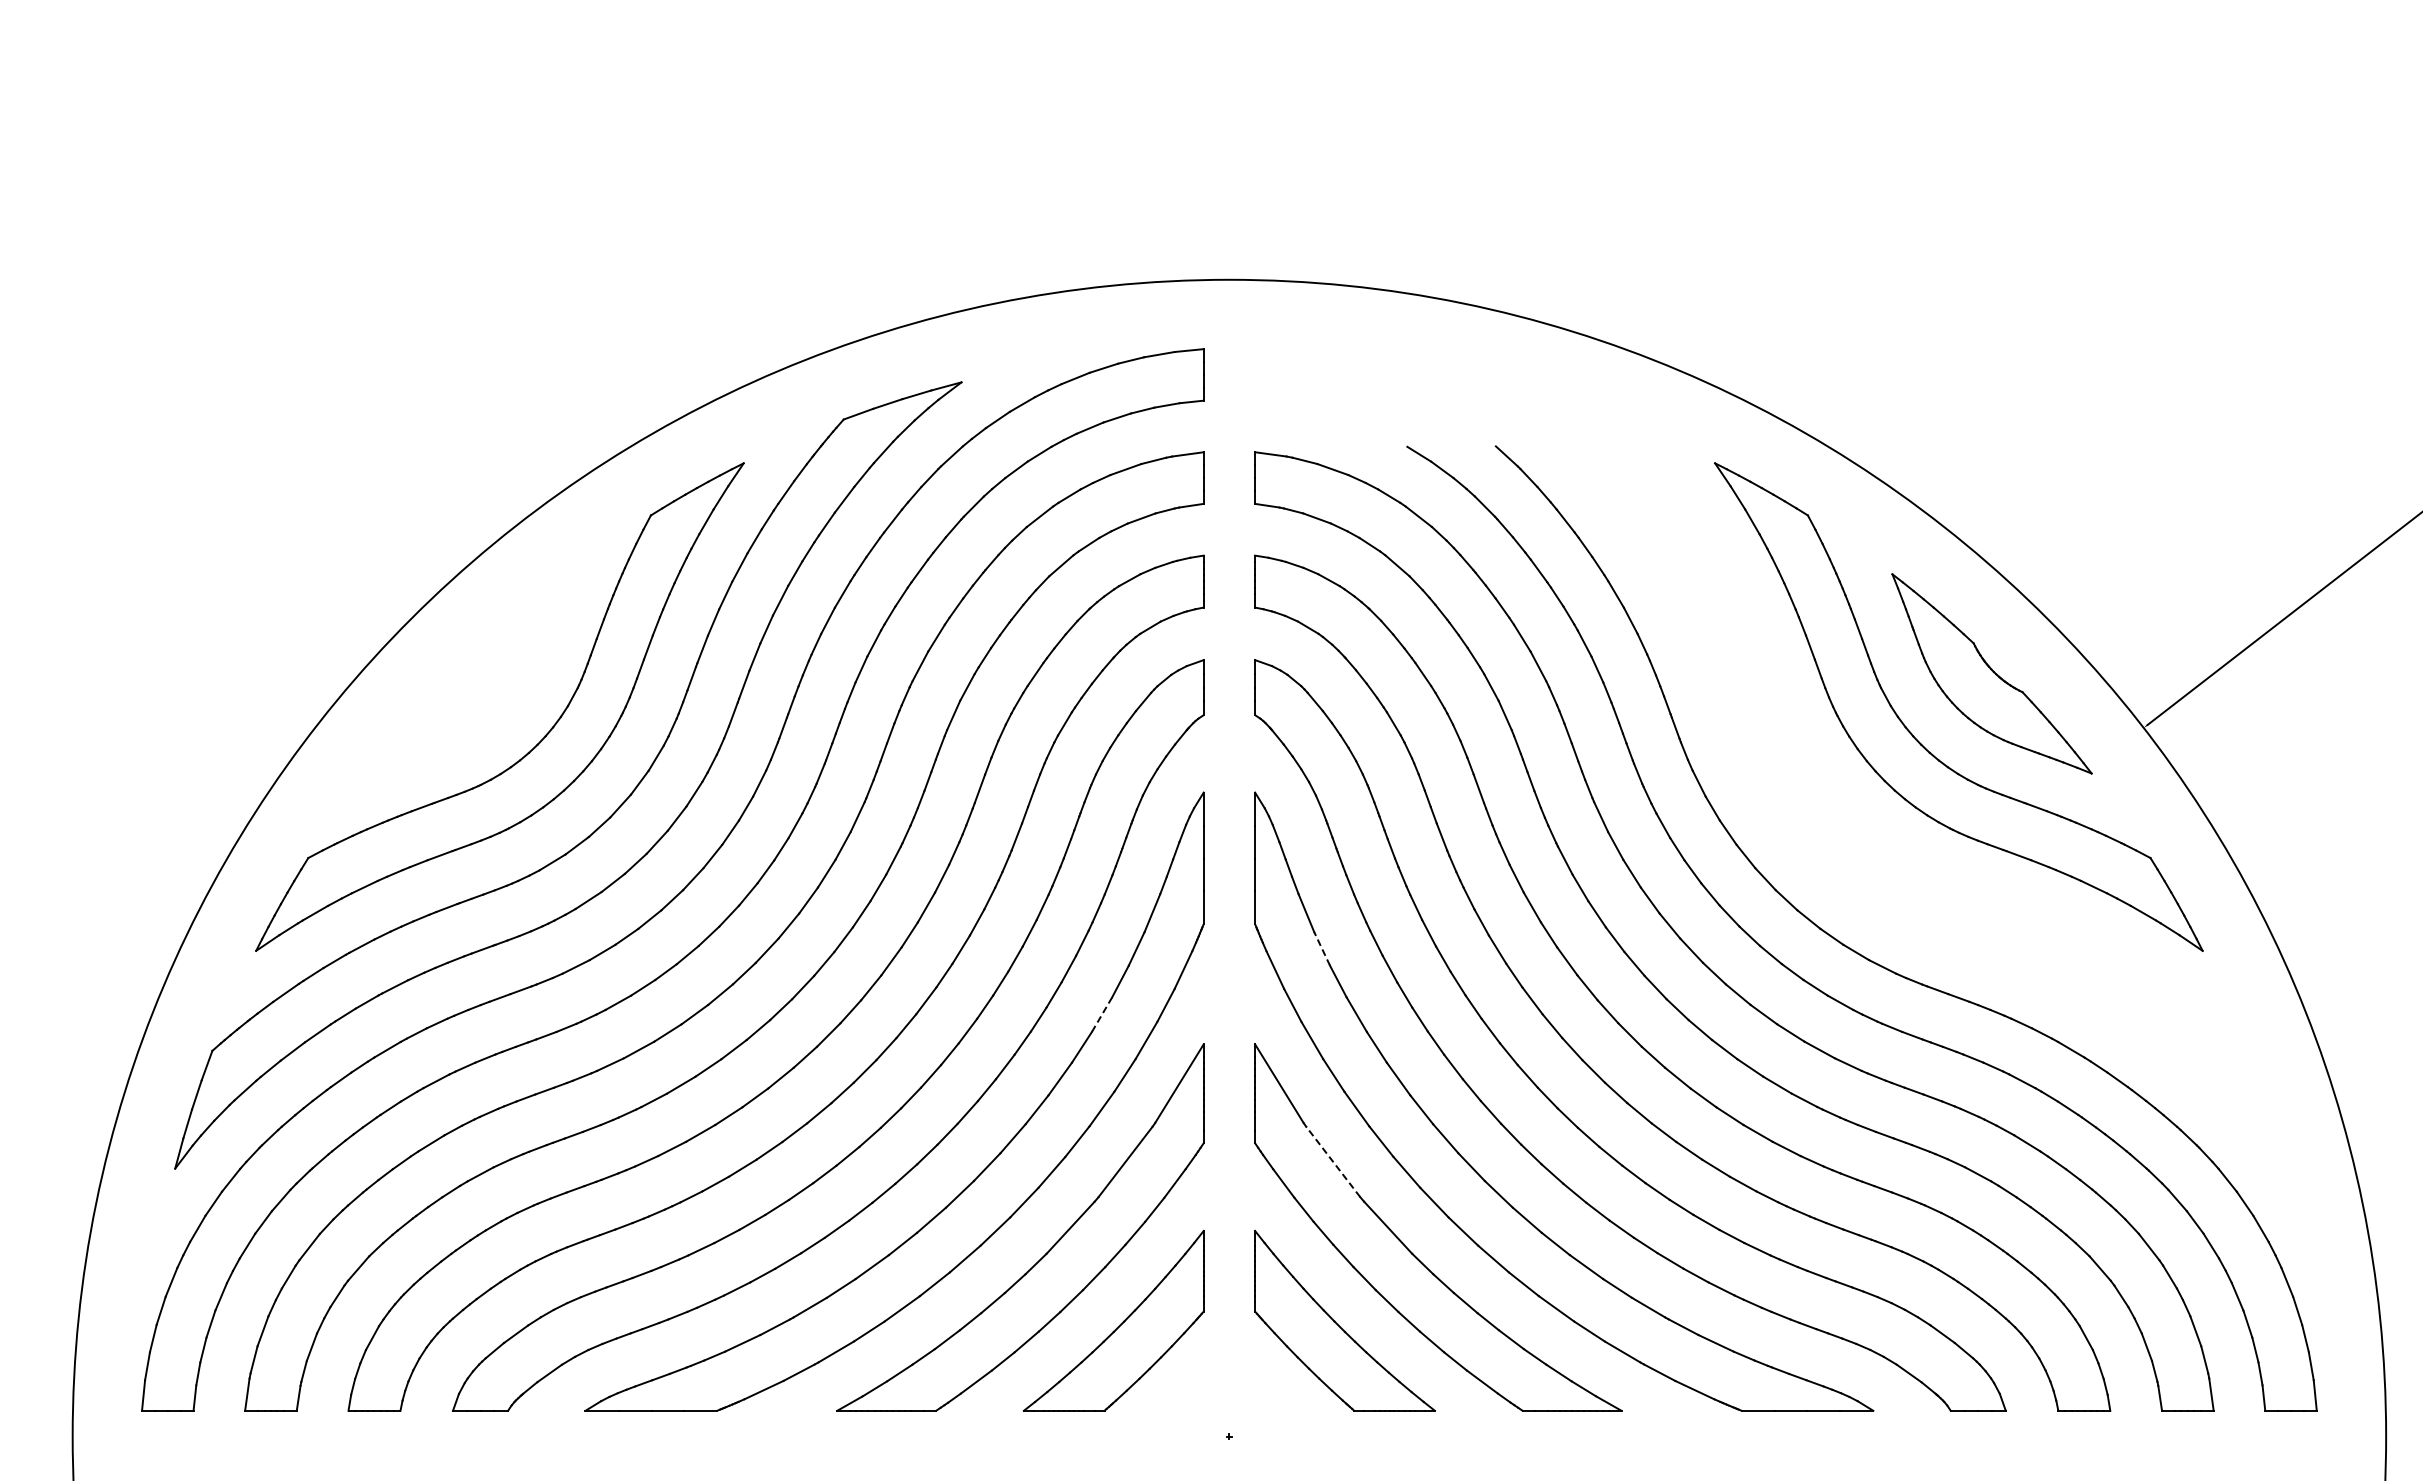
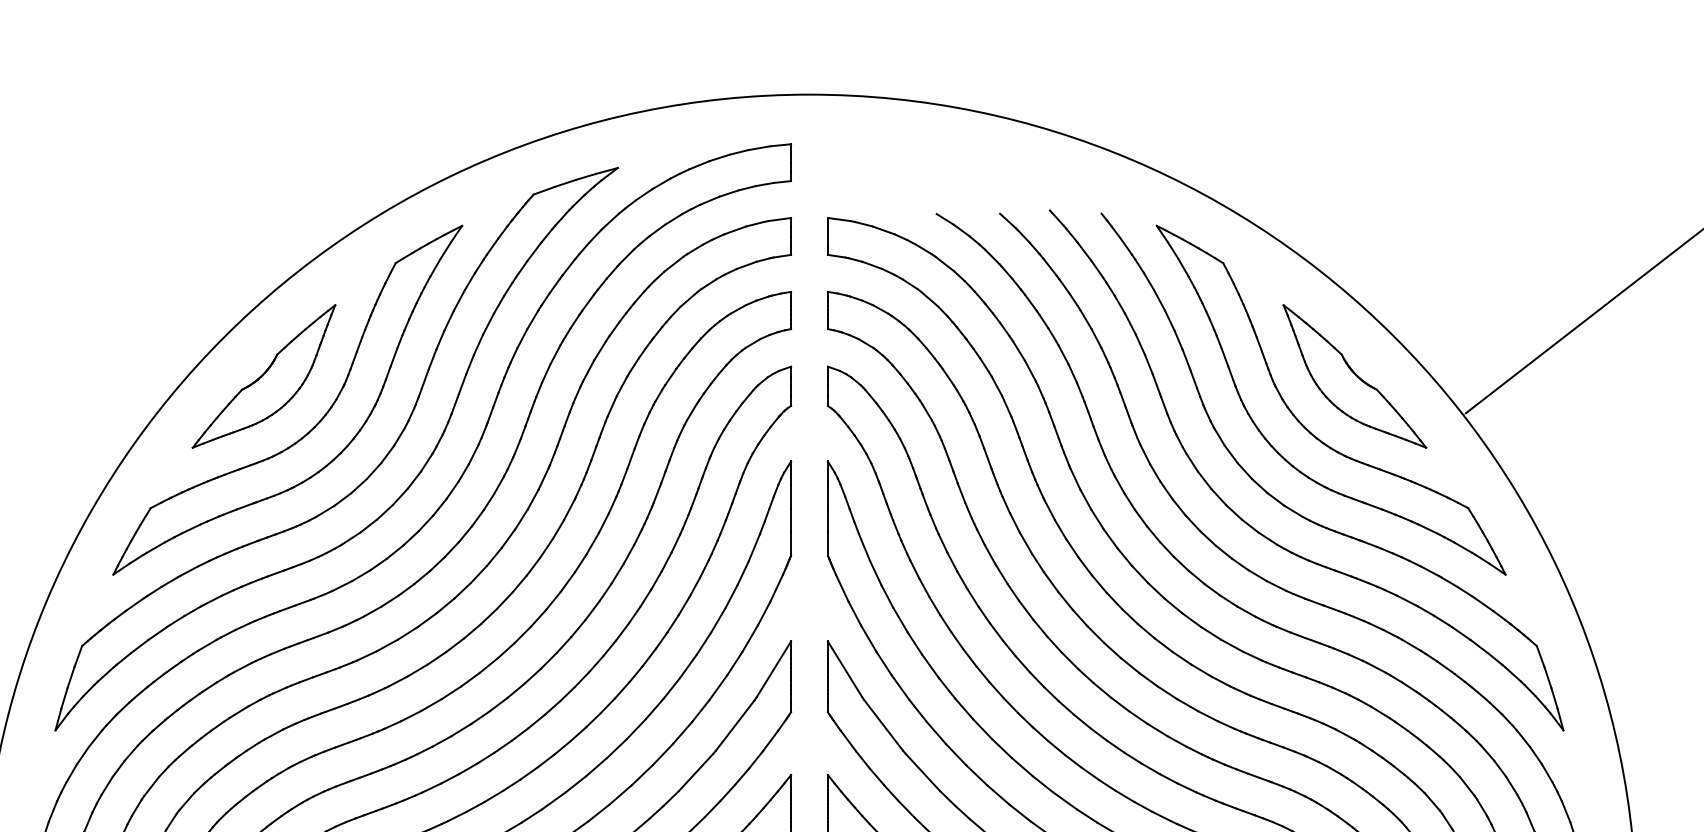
part: (466, 673) -> (263, 376), added
part: (1888, 849) -> (1280, 502), added
line: (1322, 948) -> (876, 572), dashed -> solid
line: (1102, 1014) -> (718, 620), dashed -> solid
line: (1332, 1161) -> (883, 725), dashed -> solid

